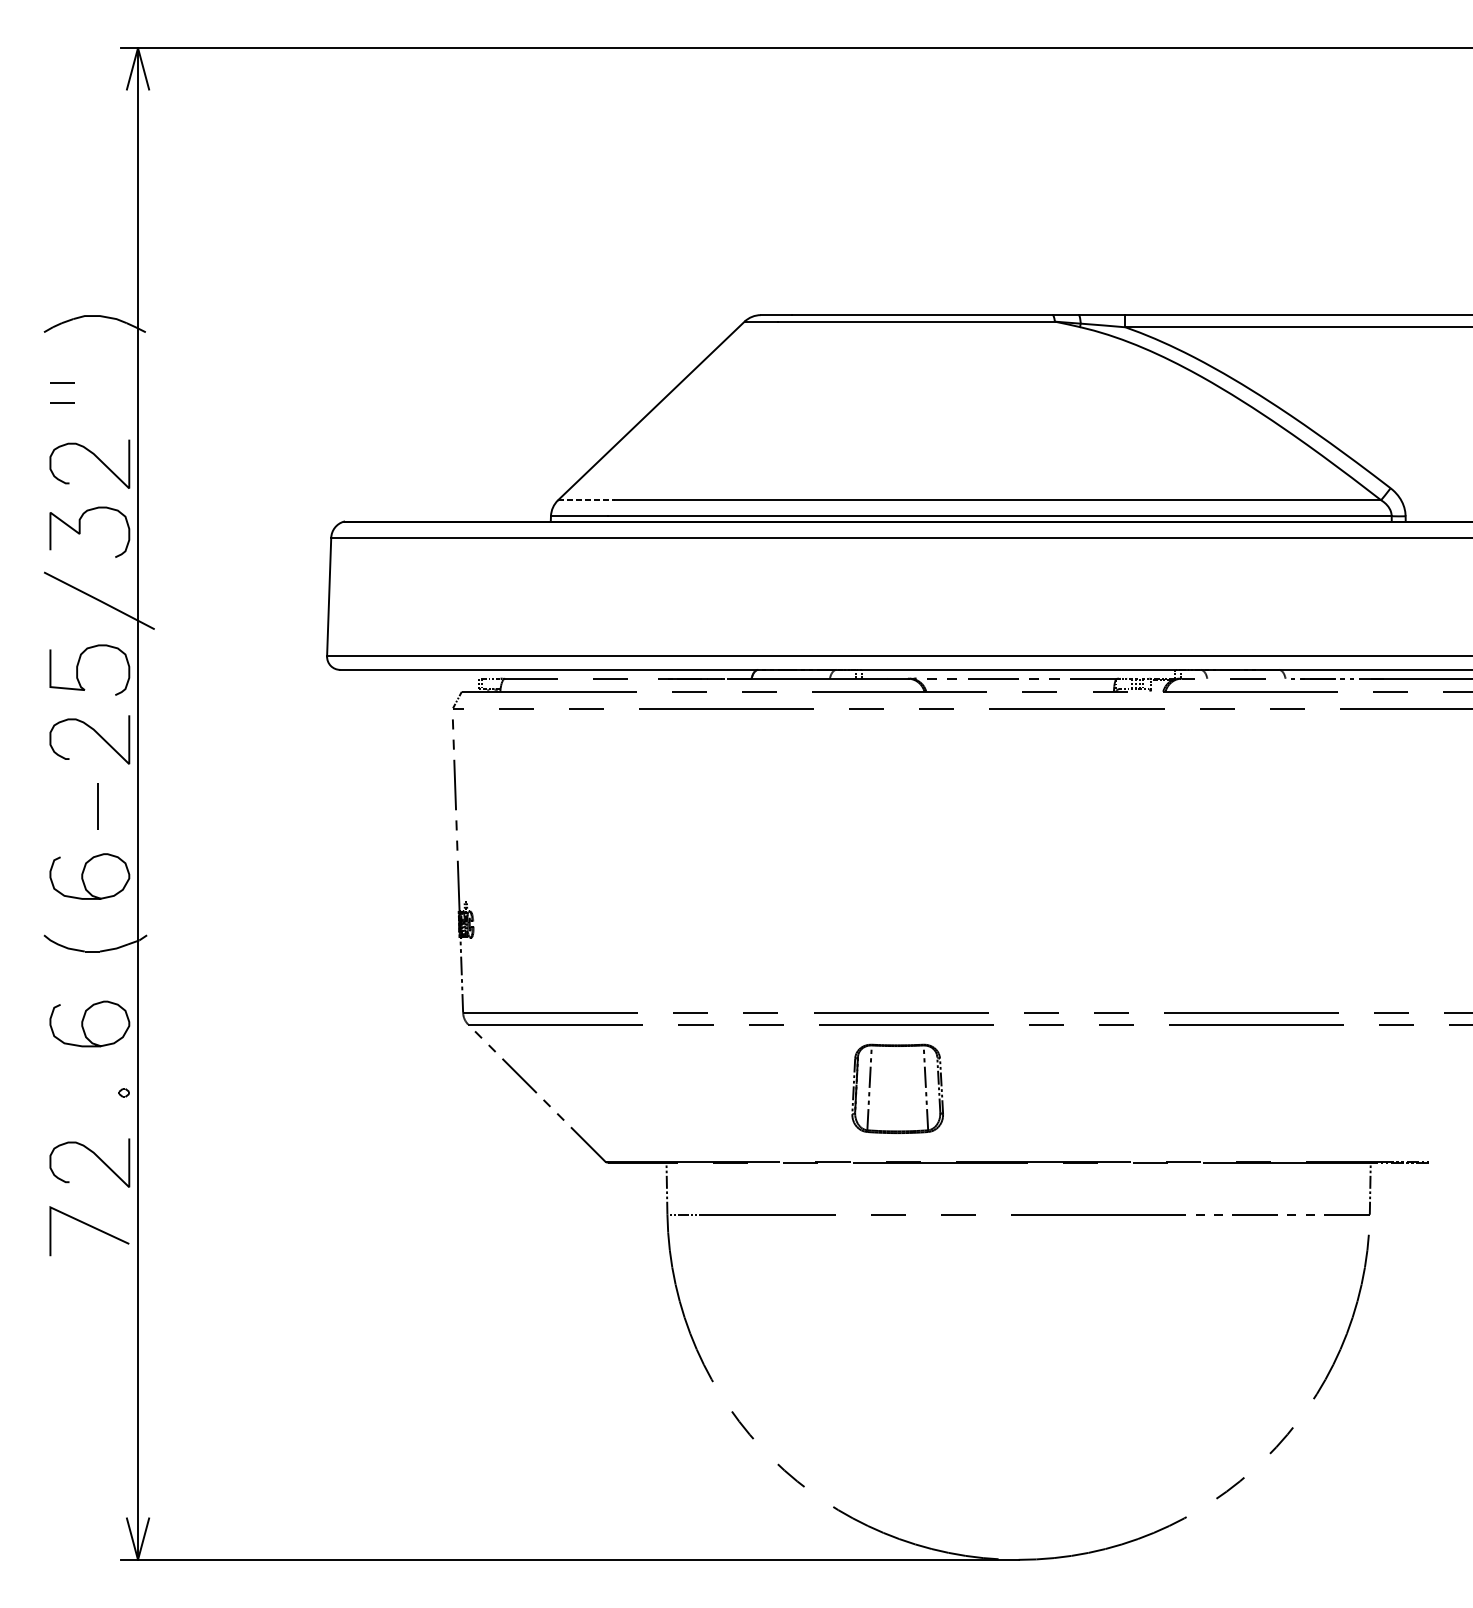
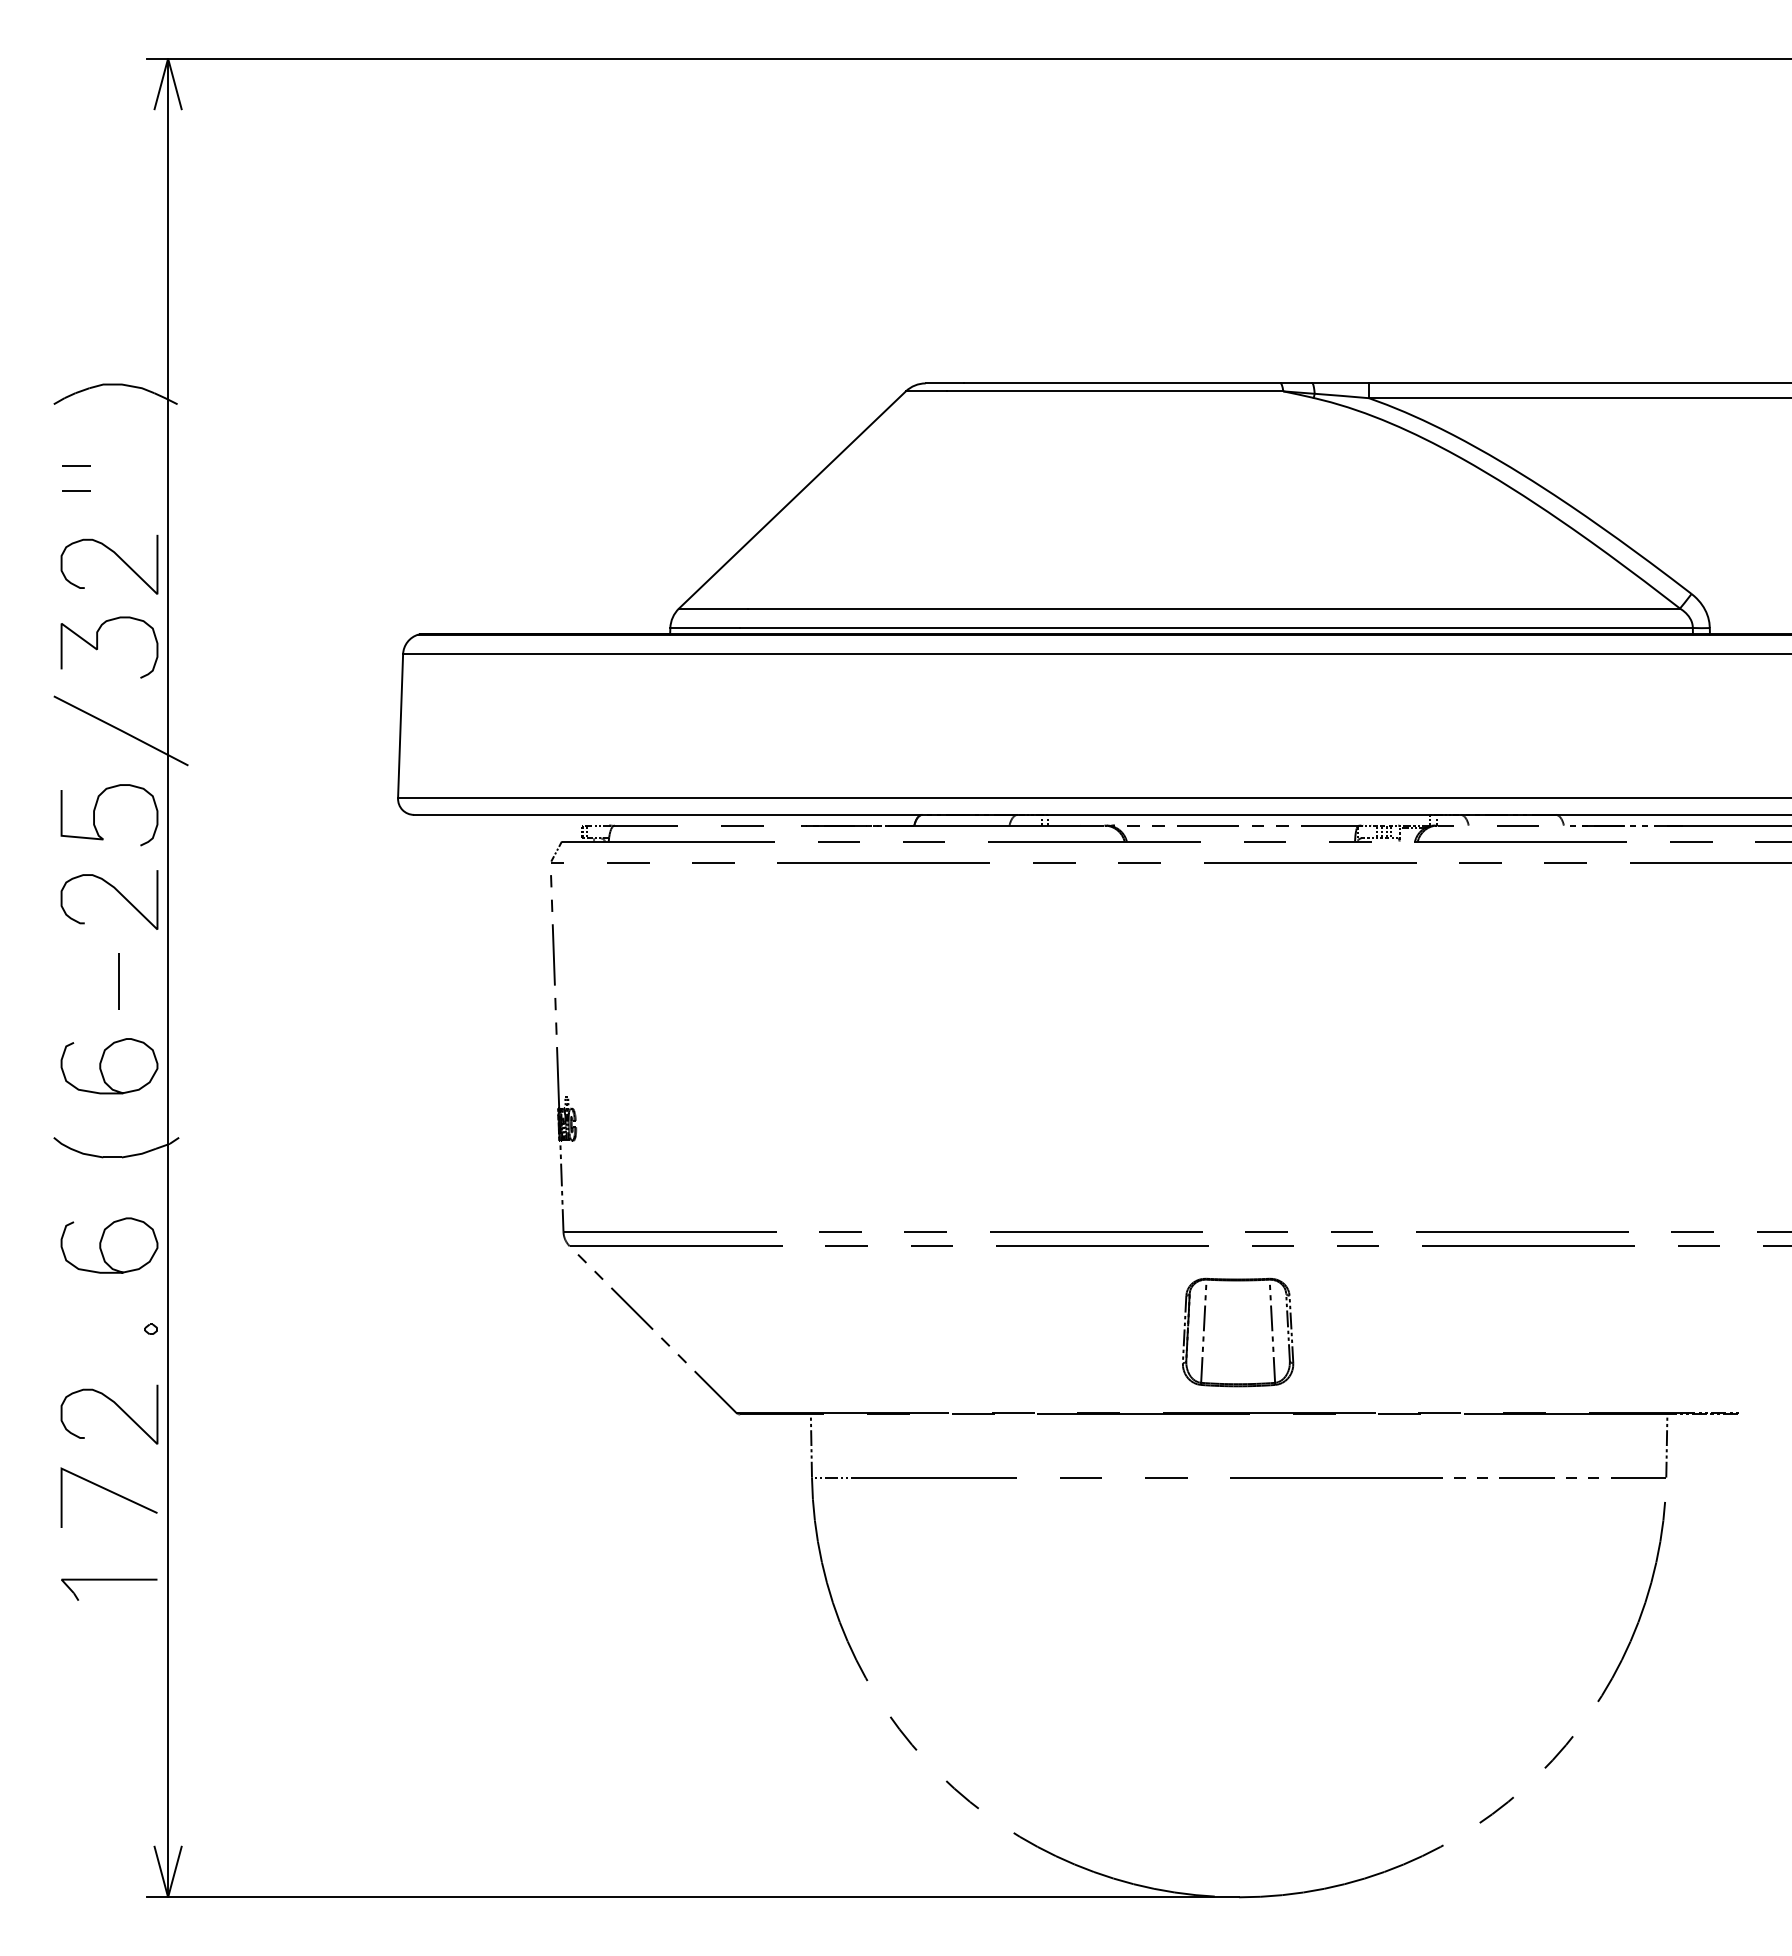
line: (586, 500) -> (713, 608), dashed -> solid
part: (925, 1088) -> (1271, 1331), moved
part: (89, 1299) -> (109, 1580), added

